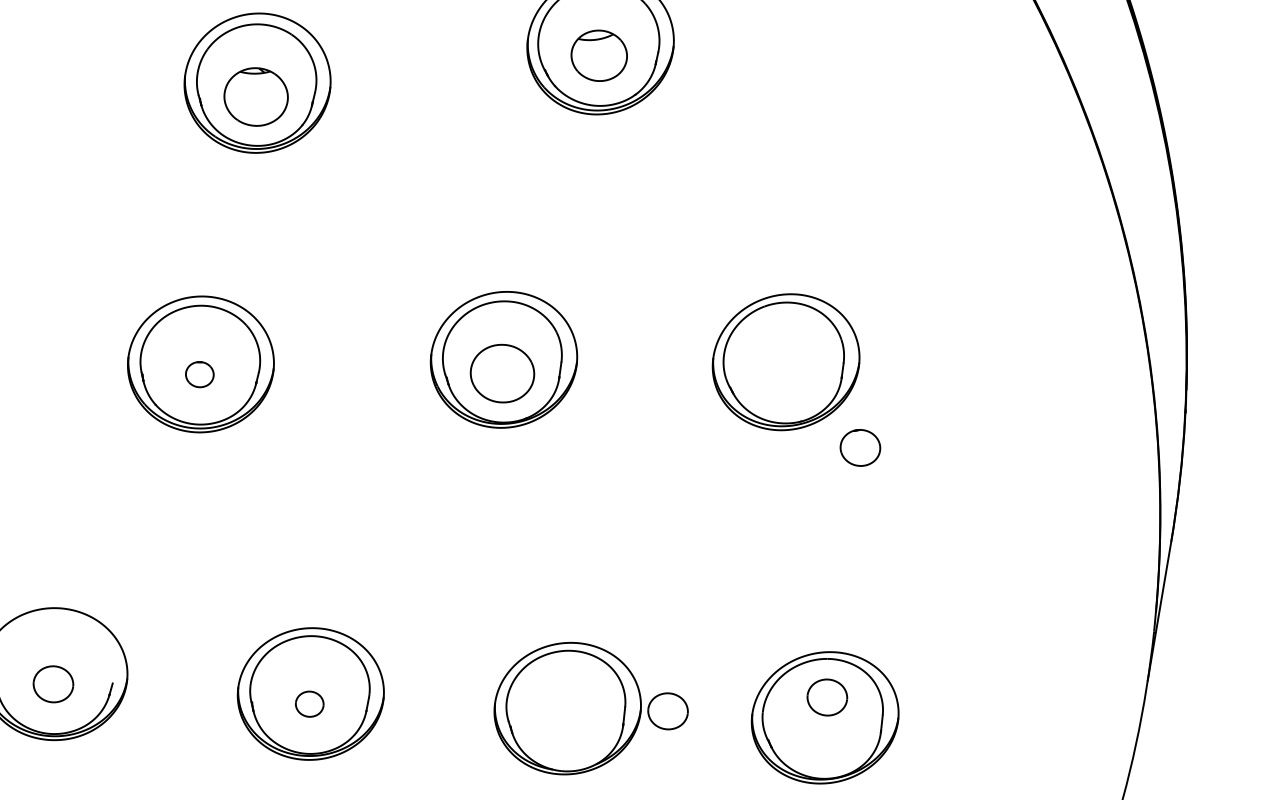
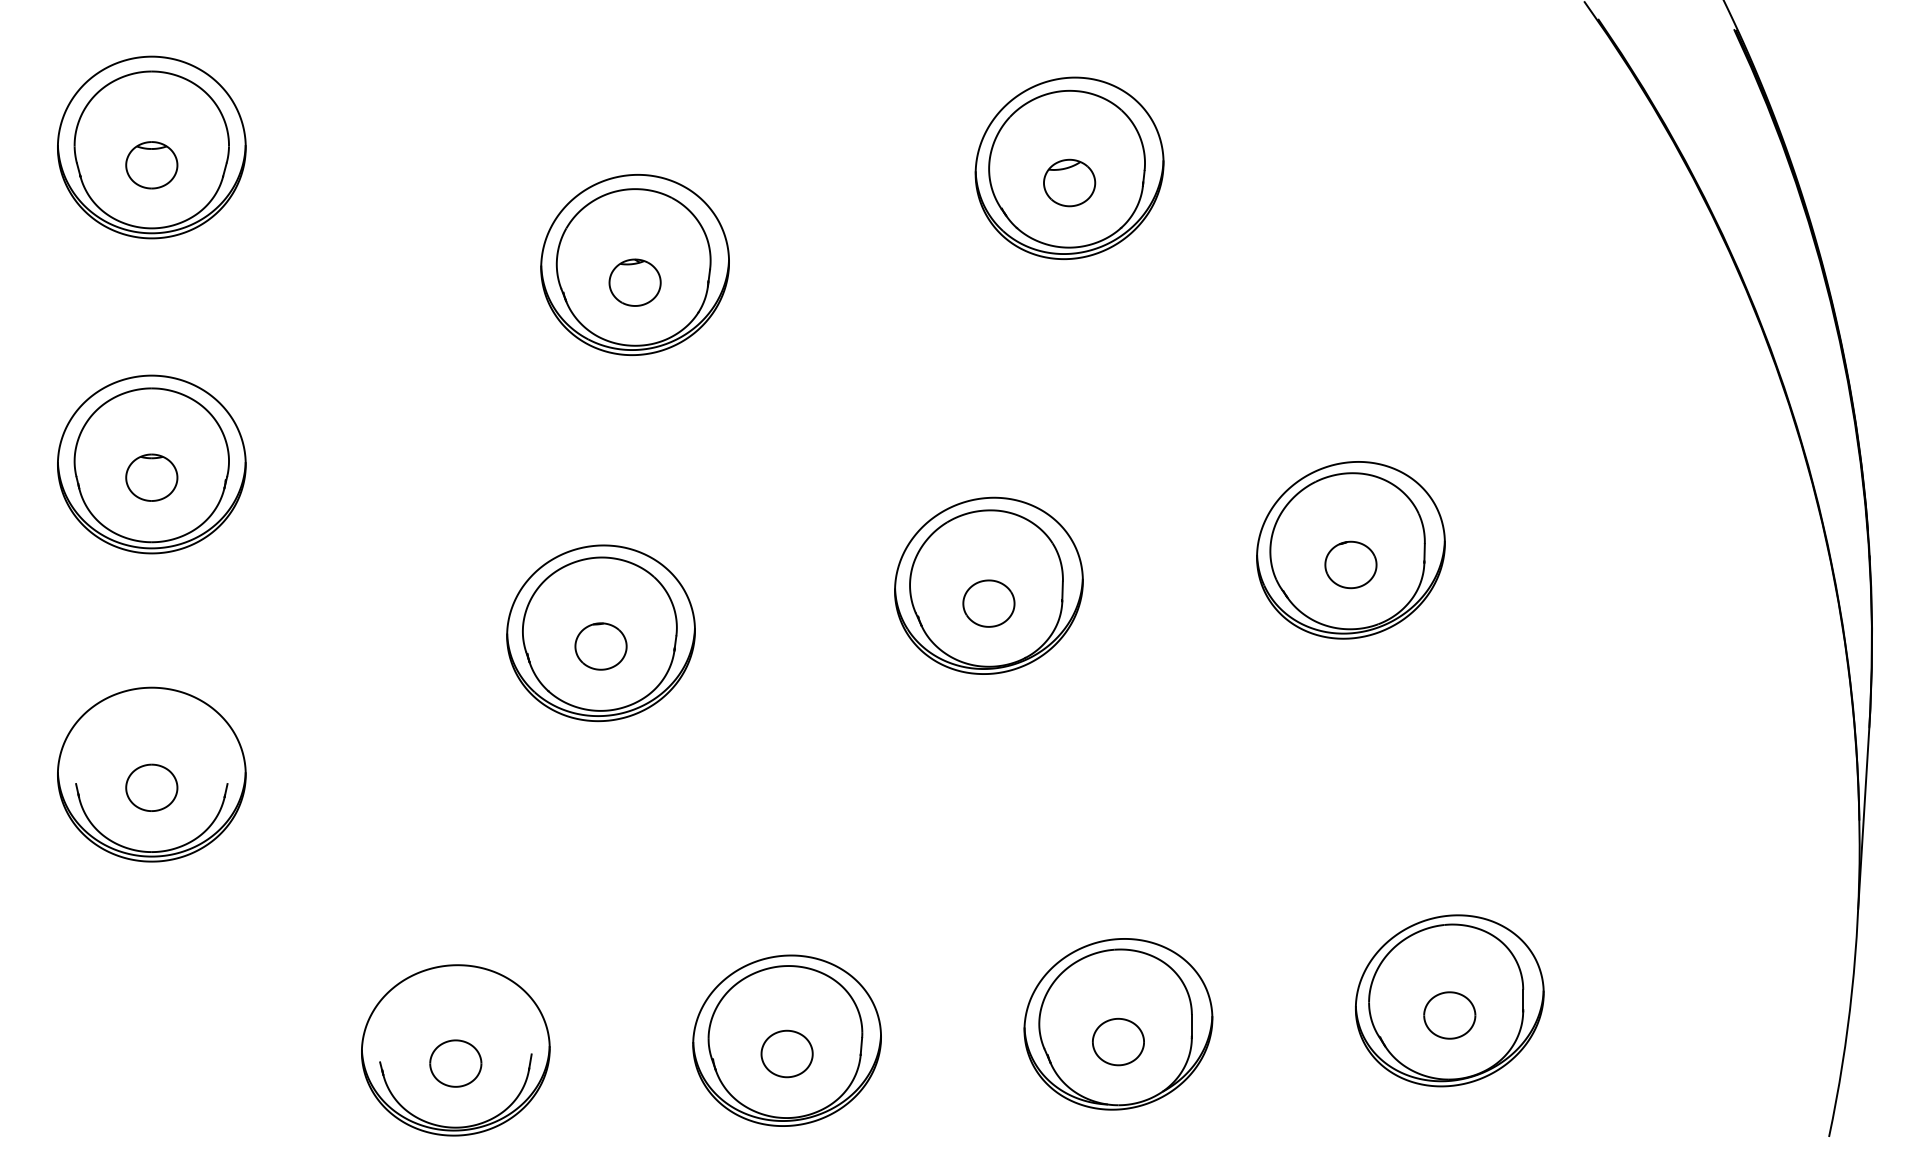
part: (599, 55) -> (1069, 182), size x0.71
part: (255, 96) -> (634, 282), size x0.62
part: (502, 373) -> (988, 603), size x0.62
part: (199, 374) -> (600, 646), size x1.43
part: (860, 447) -> (1350, 564), moved
part: (827, 697) -> (1449, 1015), moved
part: (309, 703) -> (786, 1053), size x1.43
part: (668, 710) -> (1118, 1041), moved

